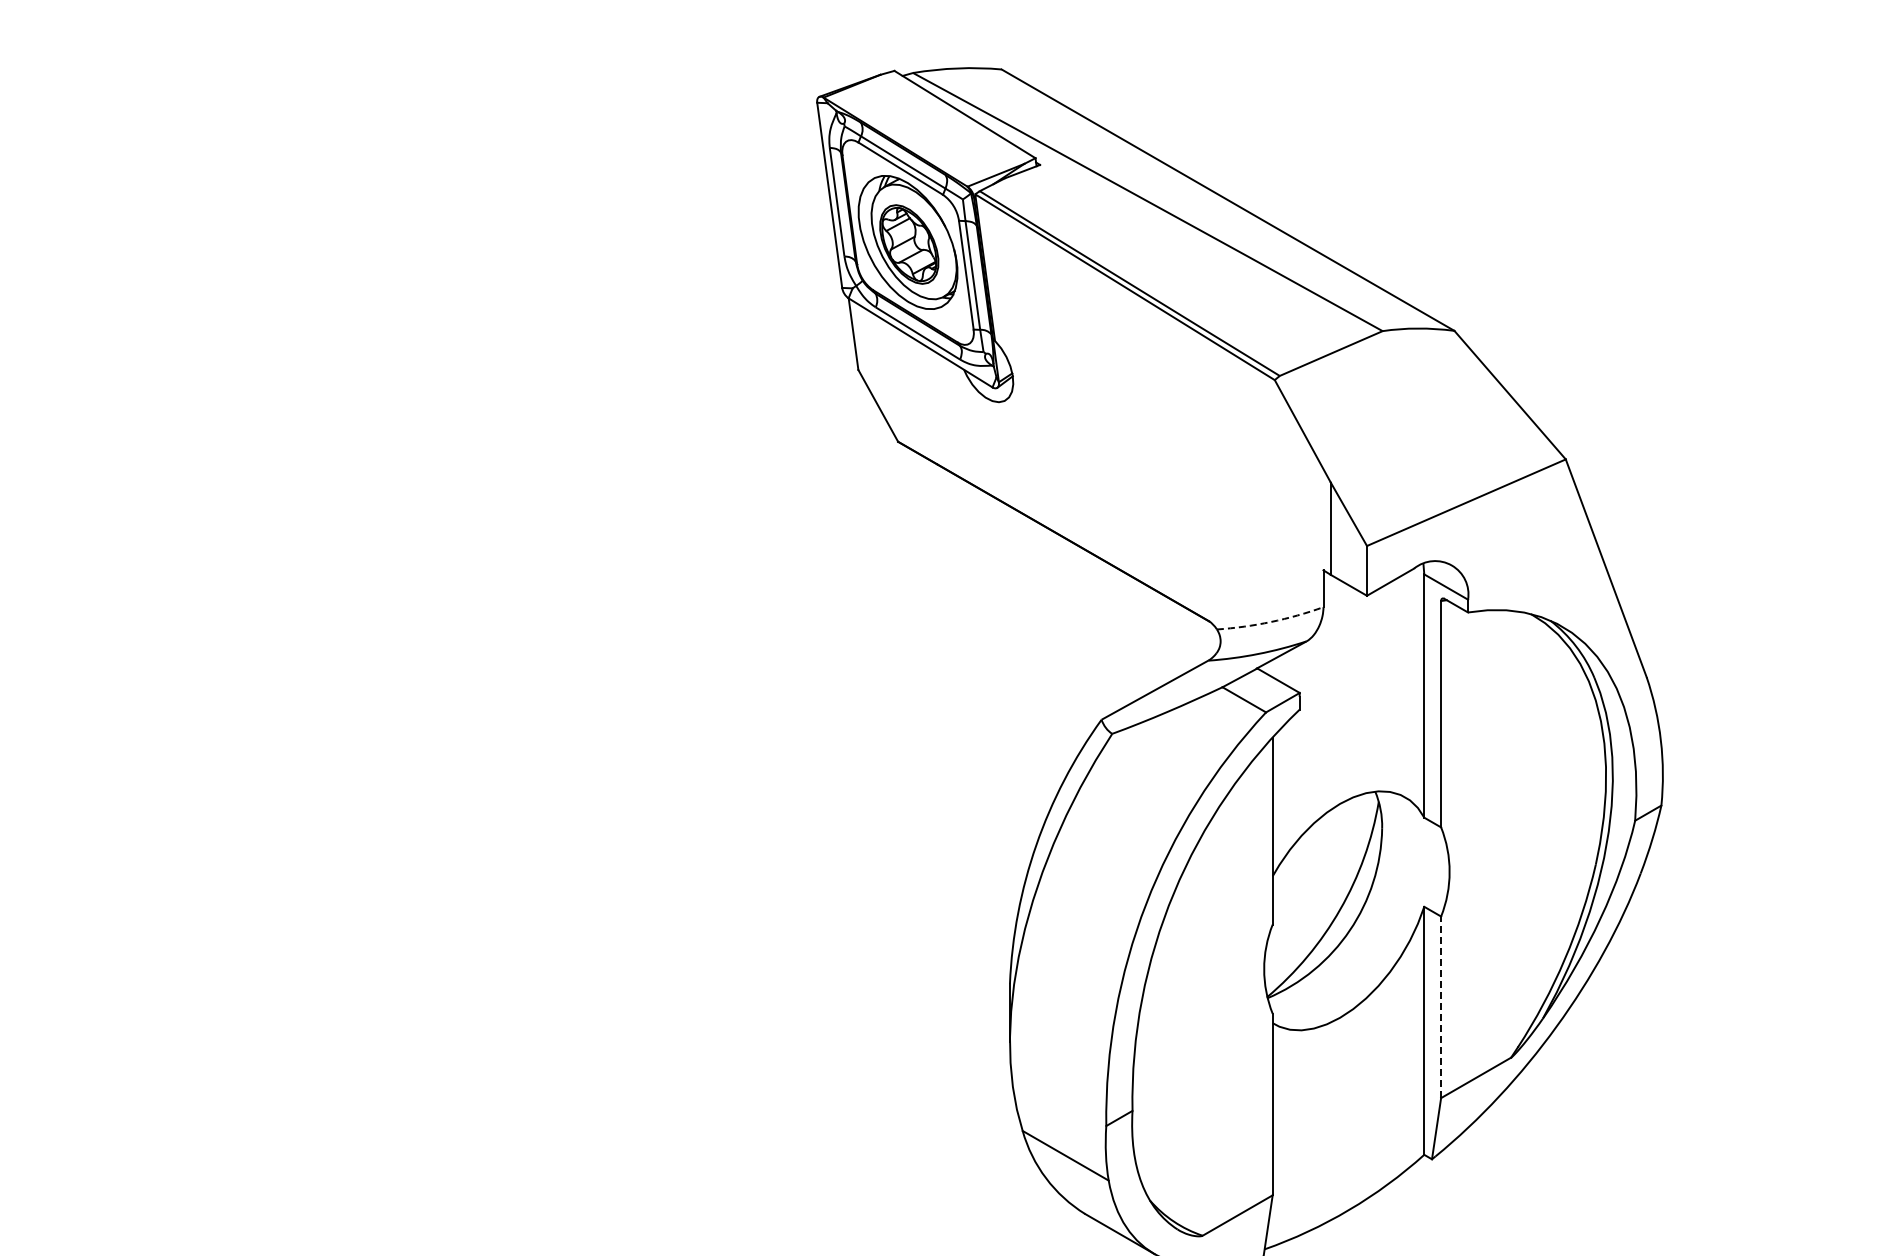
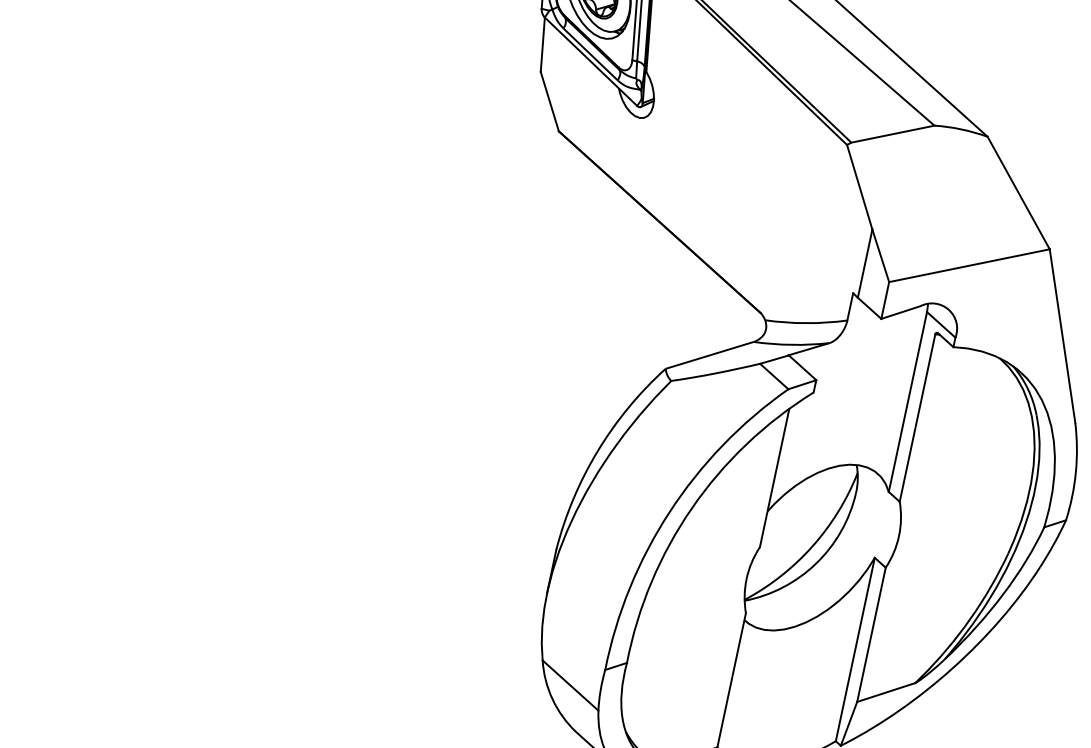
arc: (1271, 622) -> (806, 323), dashed -> solid
line: (1441, 1007) -> (871, 635), dashed -> solid

